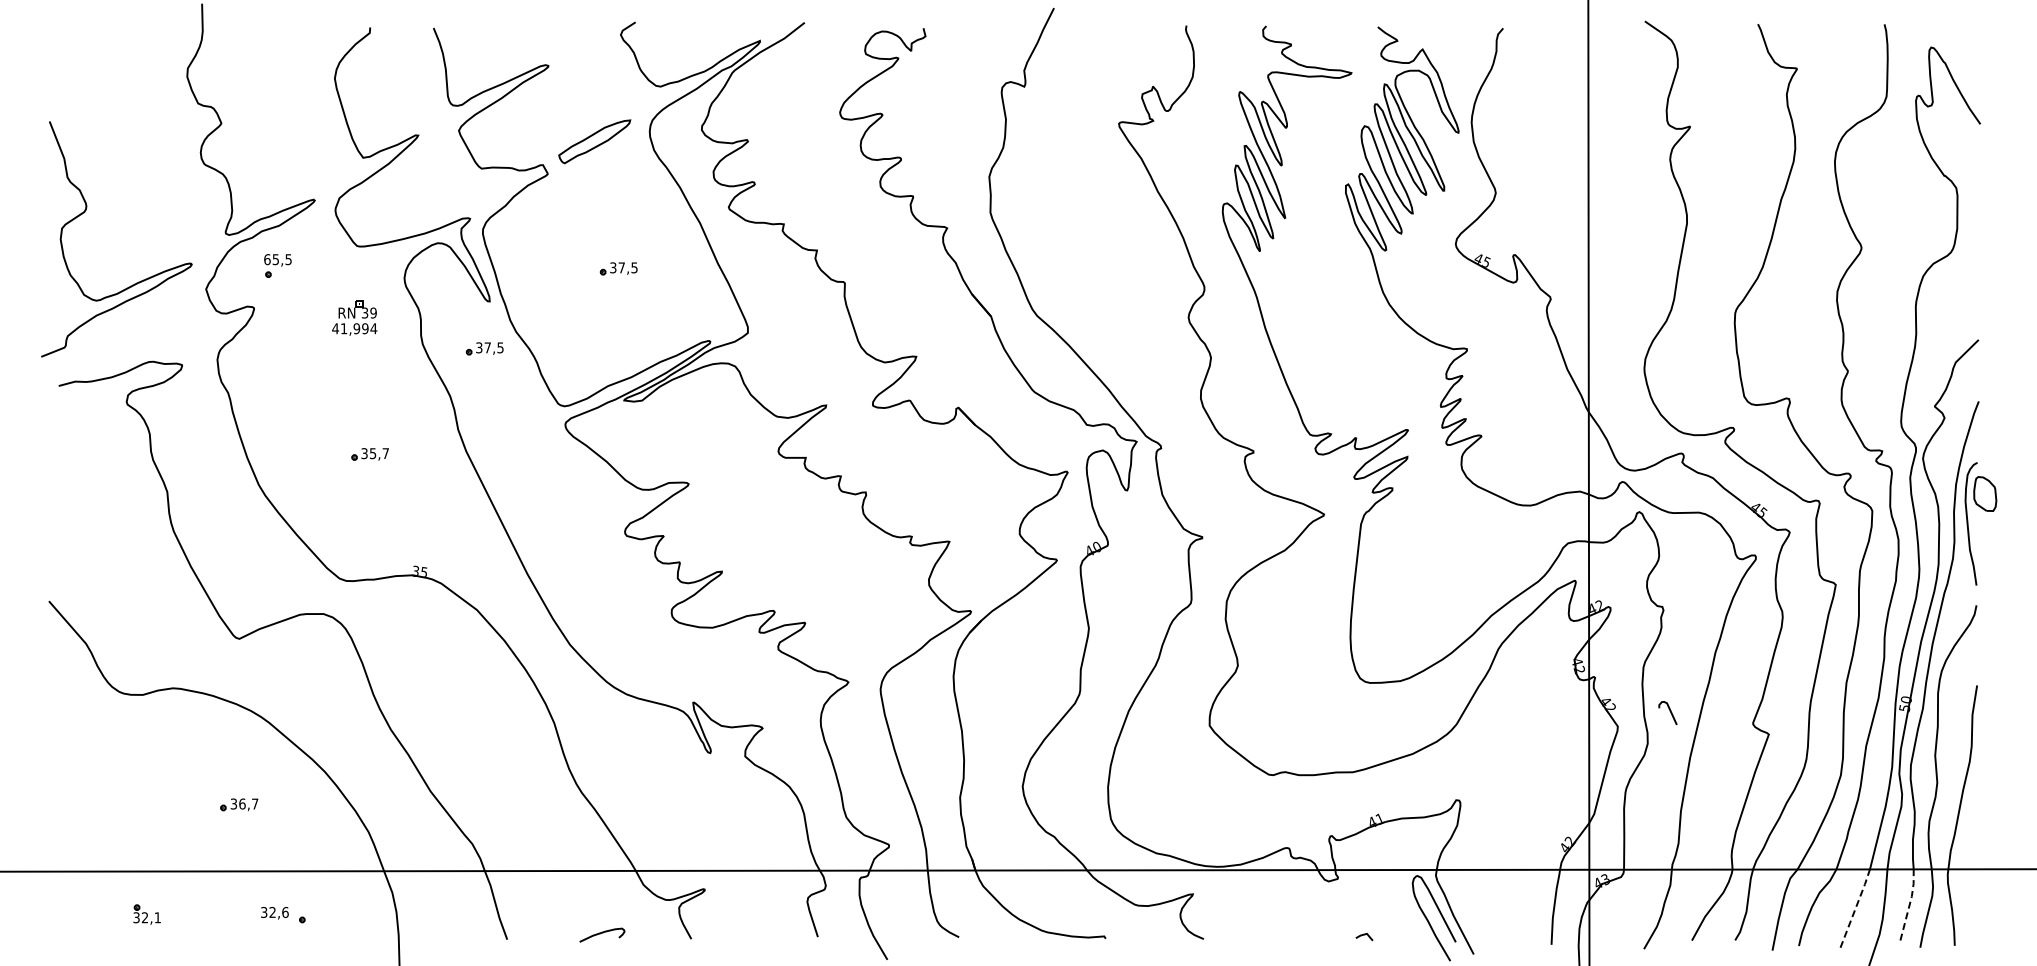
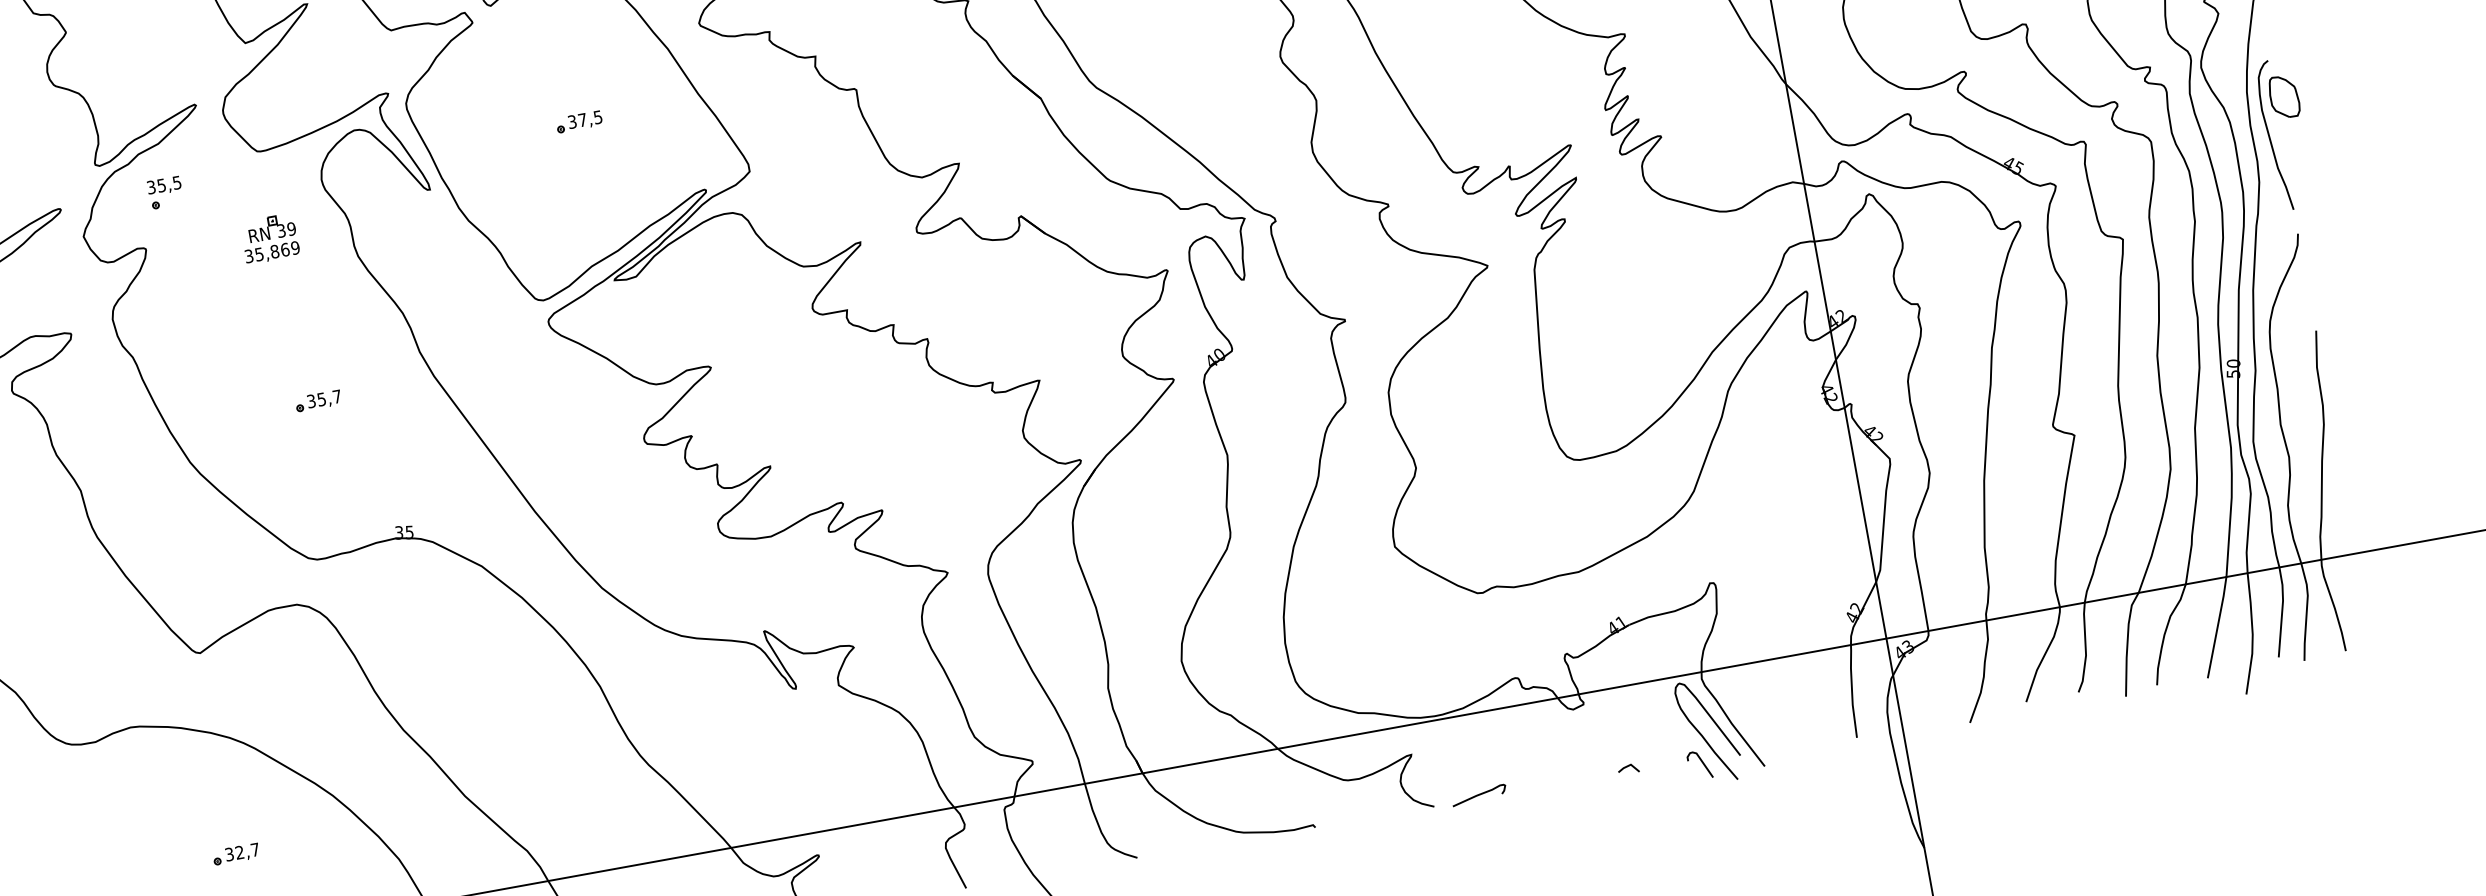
text: (267, 259) -> (151, 187), 65,5 -> 35,5
text: (354, 328) -> (271, 251), 41,994 -> 35,869
part: (484, 348) -> (433, 247), removed
curve: (1669, 711) -> (1701, 762), moved
text: (242, 803) -> (239, 851), 36,7 -> 32,7
line: (1909, 905) -> (2282, 612), dashed -> solid
line: (1855, 907) -> (2217, 626), dashed -> solid
curve: (1241, 936) -> (1479, 795), added

